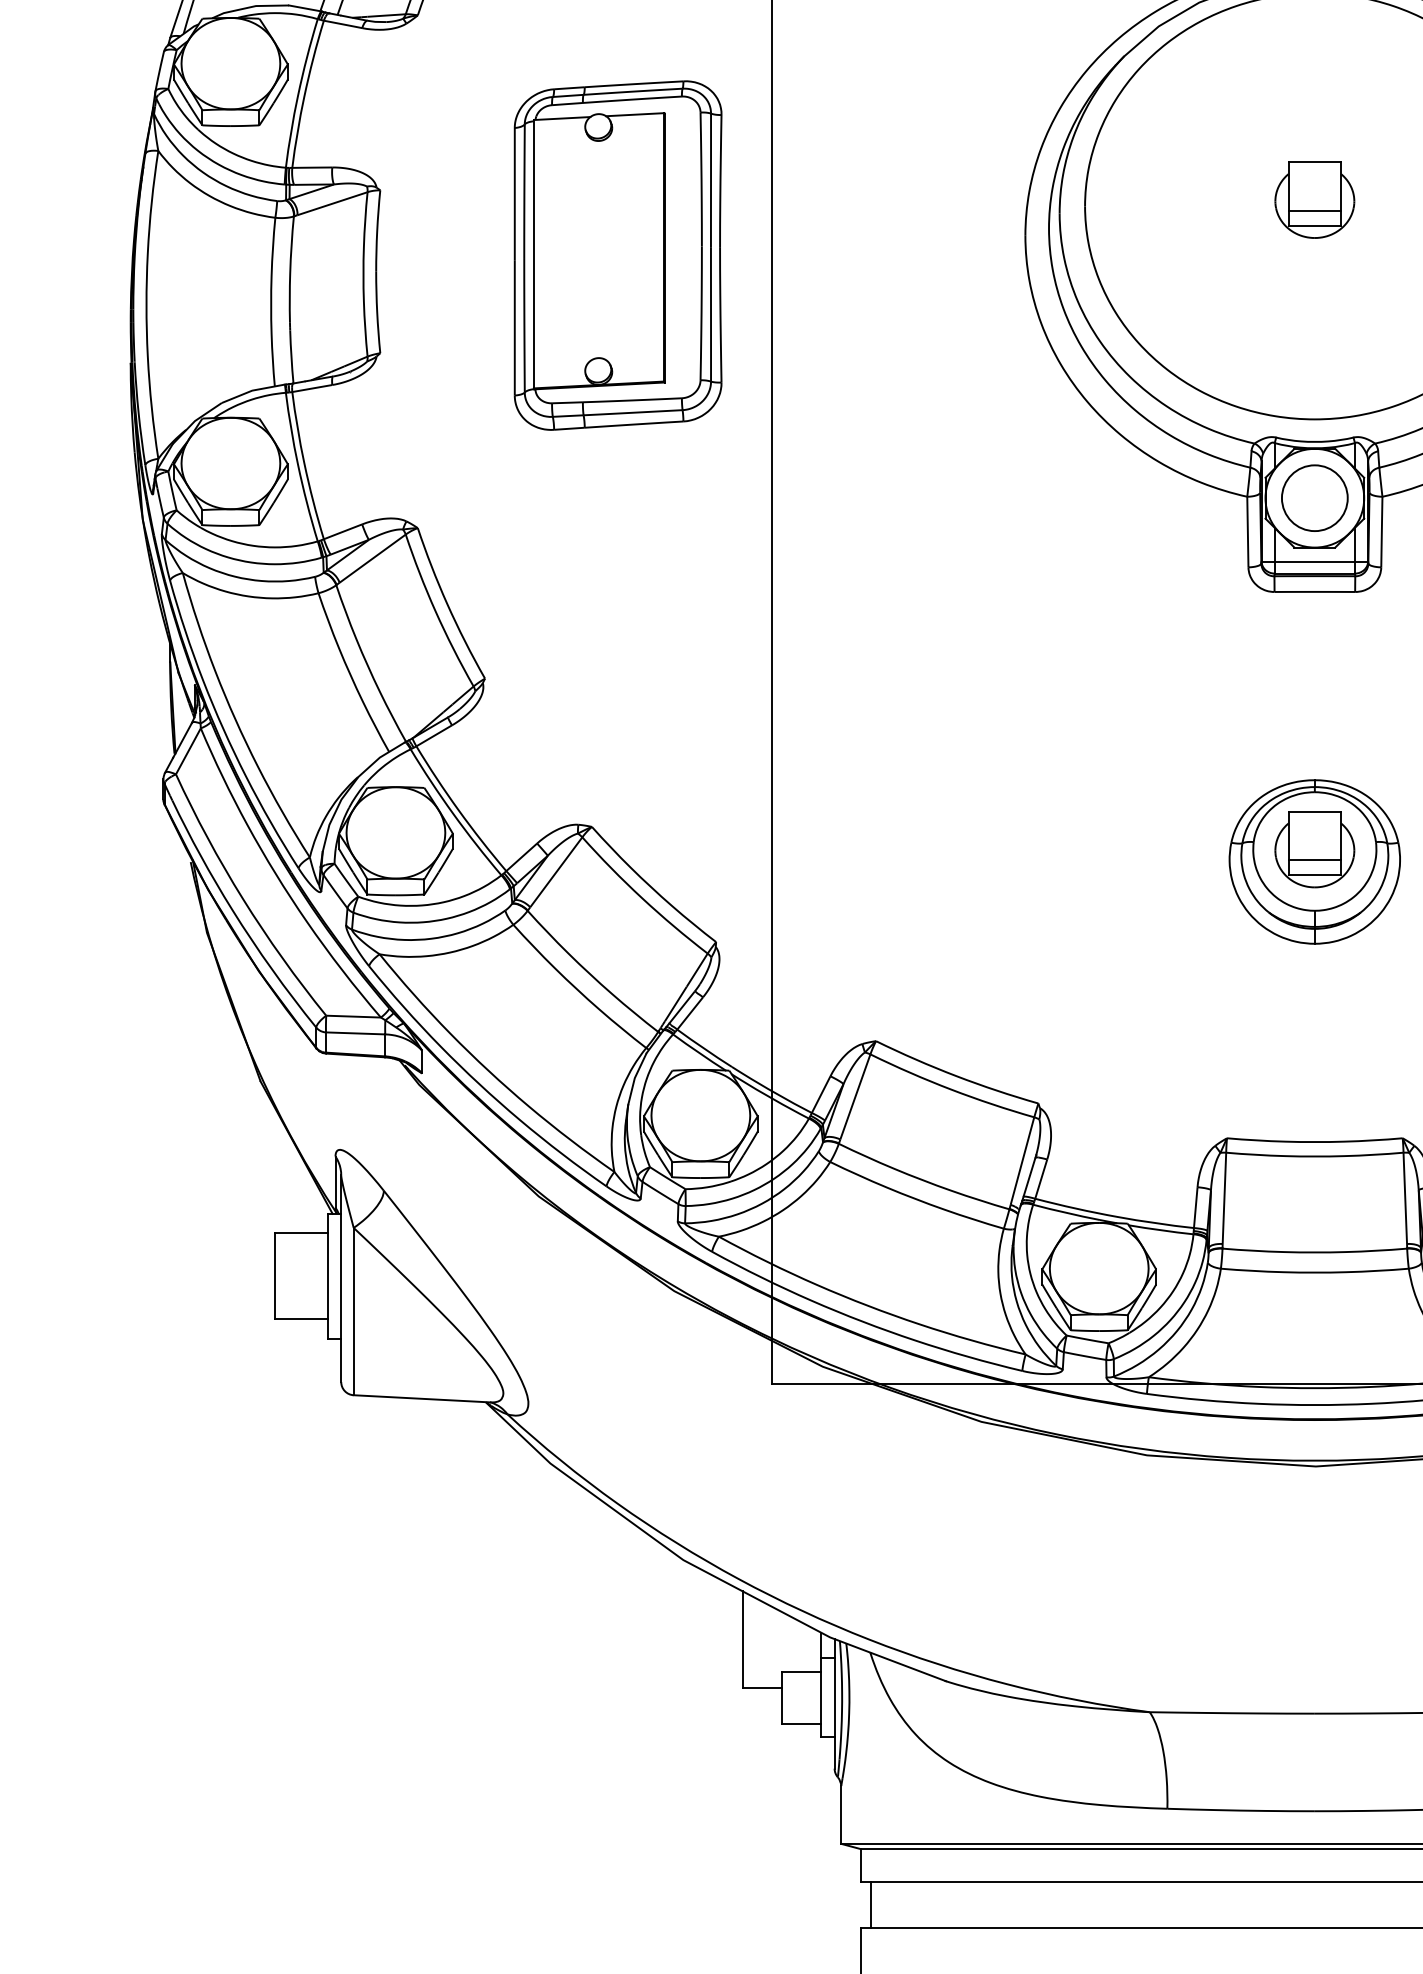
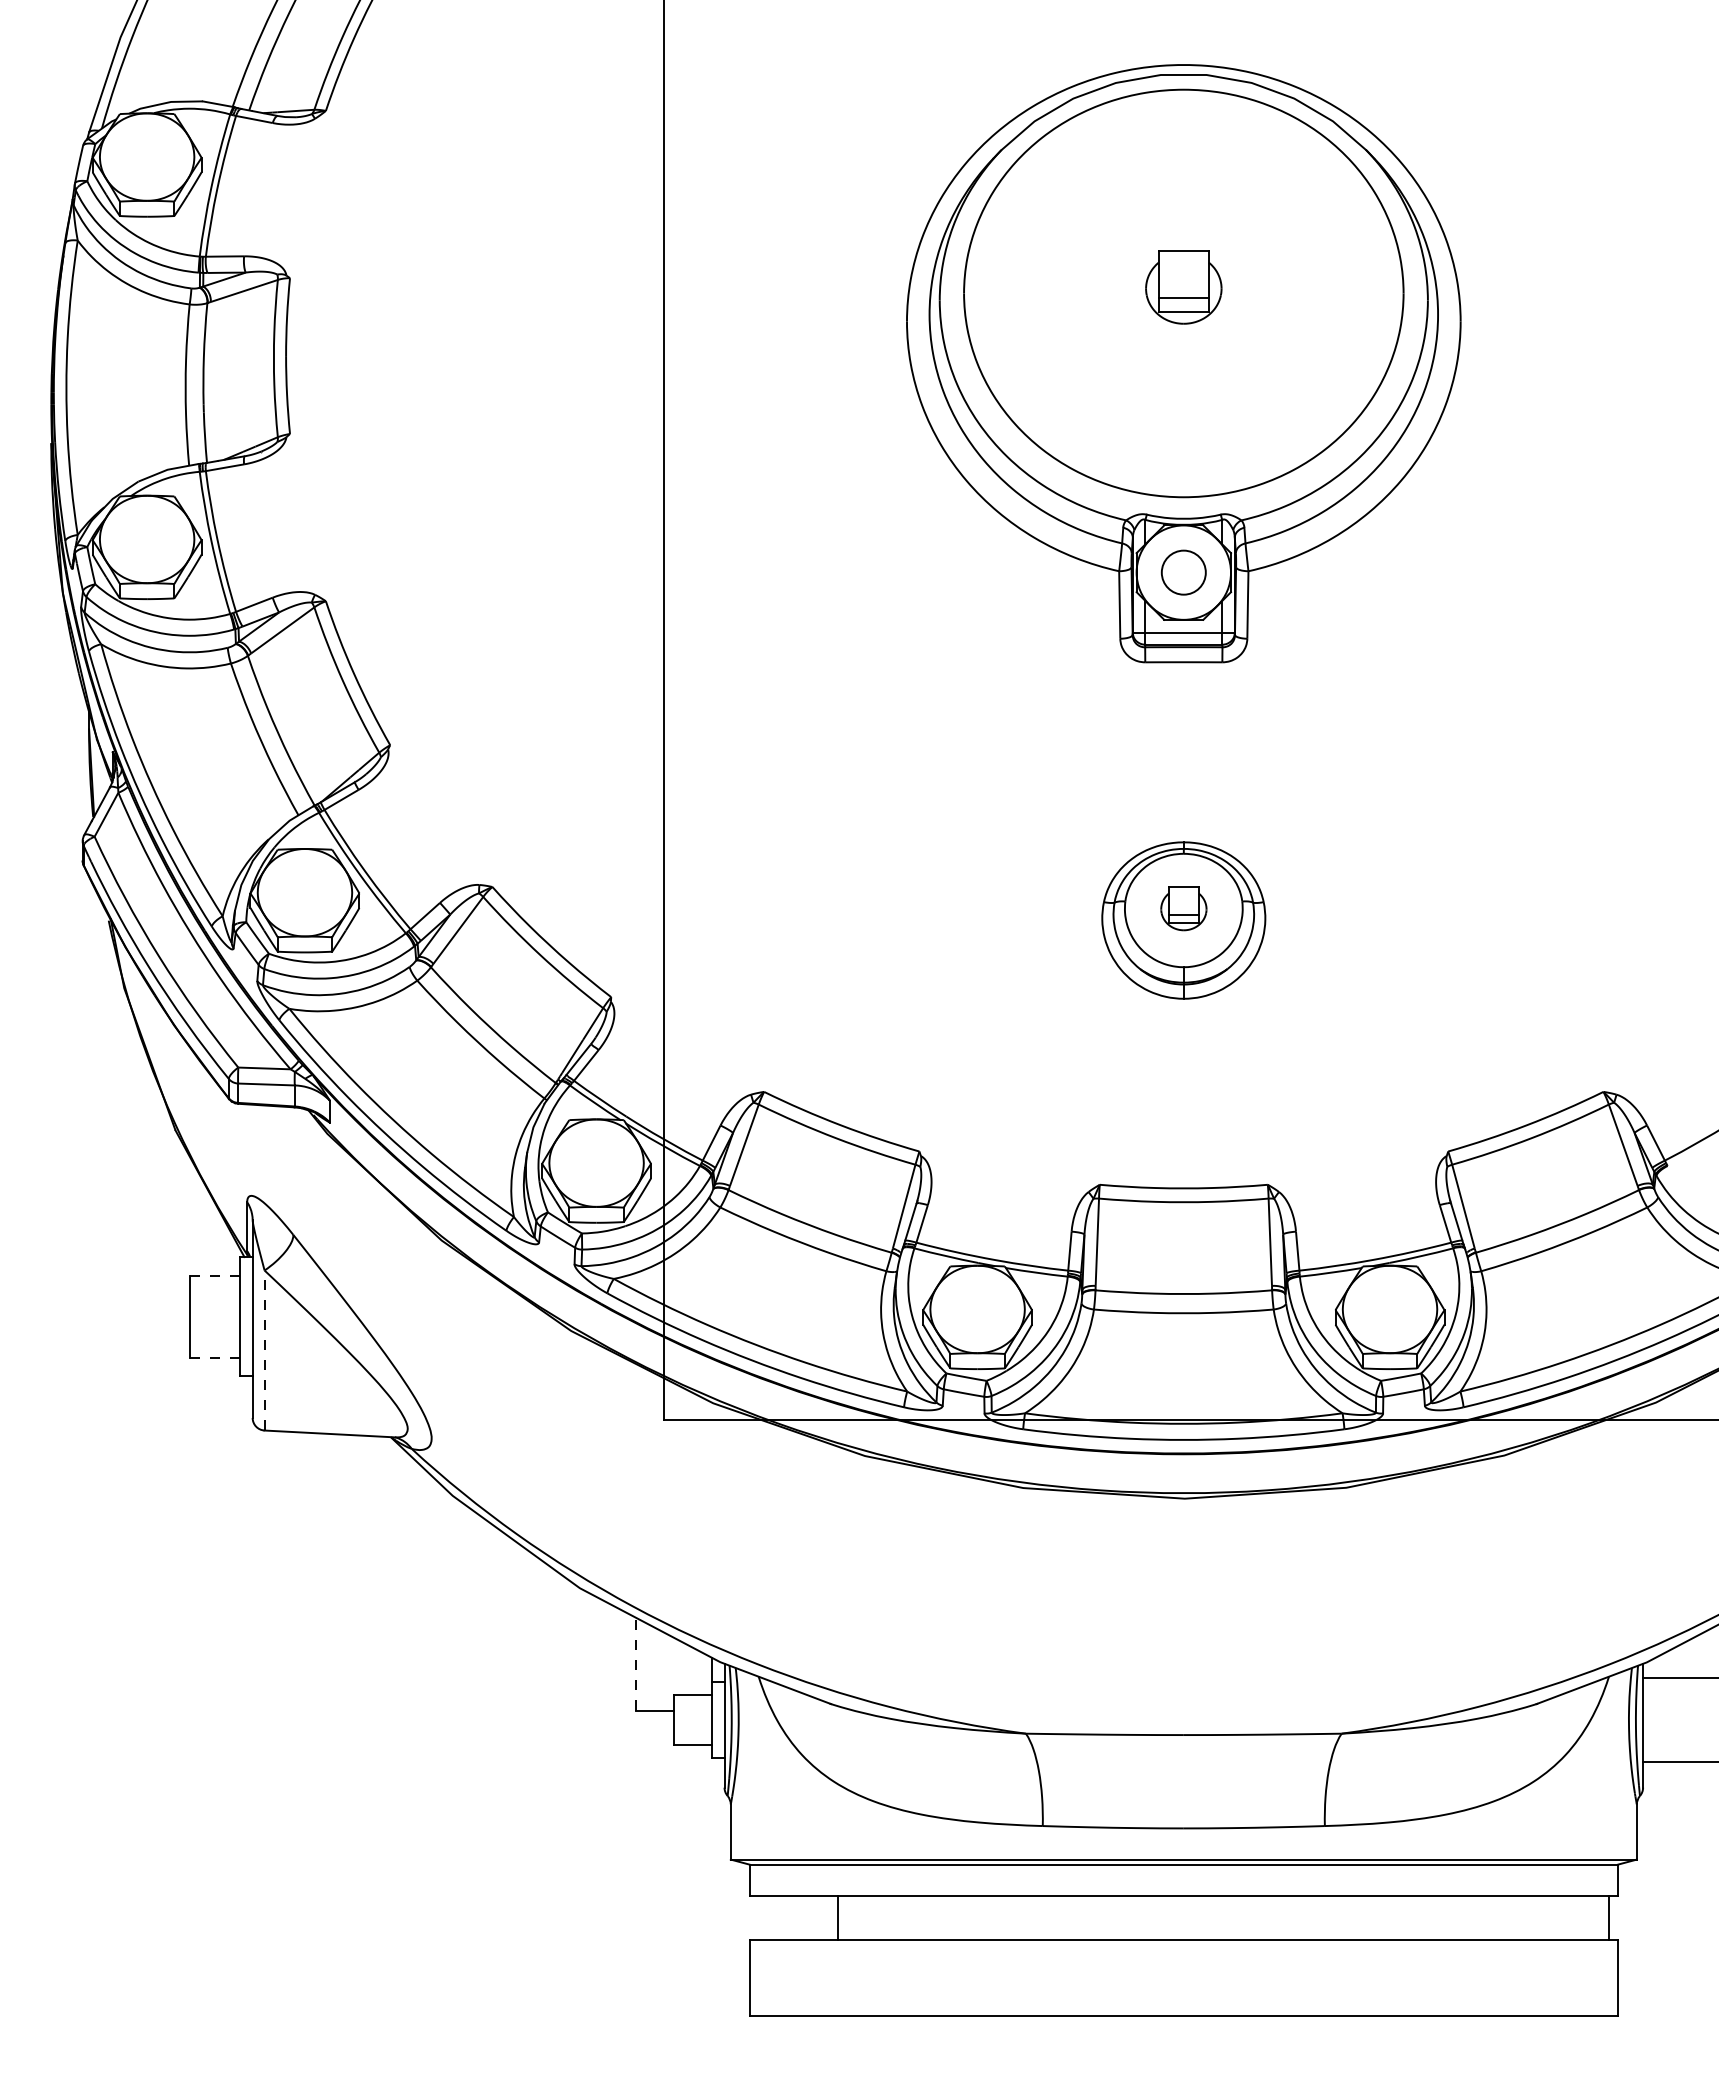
part: (618, 255) -> (517, 340), removed
circle: (1314, 498) -> (1183, 572), size x0.7
part: (1314, 849) -> (1183, 908), size x0.6
line: (301, 1233) -> (214, 1275), solid -> dashed
line: (353, 1311) -> (264, 1350), solid -> dashed
line: (301, 1318) -> (214, 1357), solid -> dashed
line: (742, 1638) -> (636, 1663), solid -> dashed
line: (870, 1905) -> (837, 1918), moved

